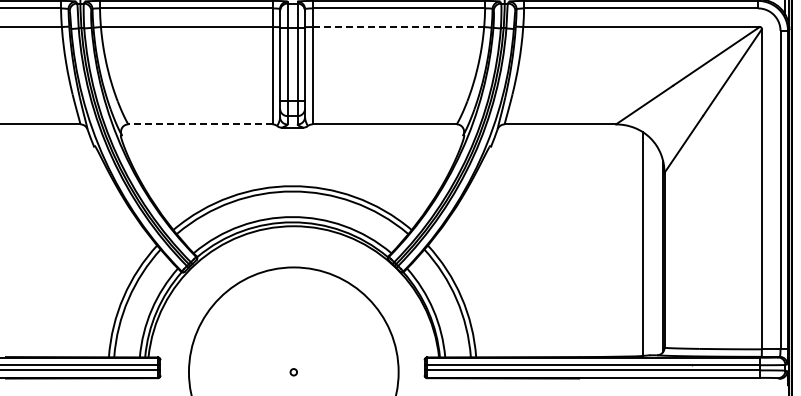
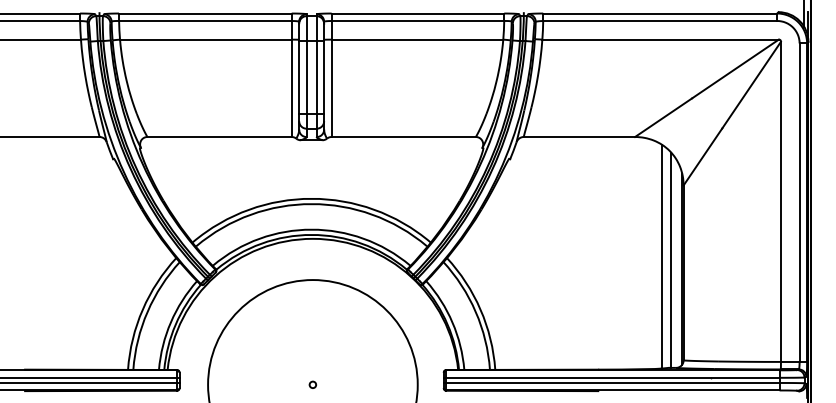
line: (398, 26) -> (417, 39), dashed -> solid
line: (200, 124) -> (219, 137), dashed -> solid
line: (652, 247) -> (671, 260), added

